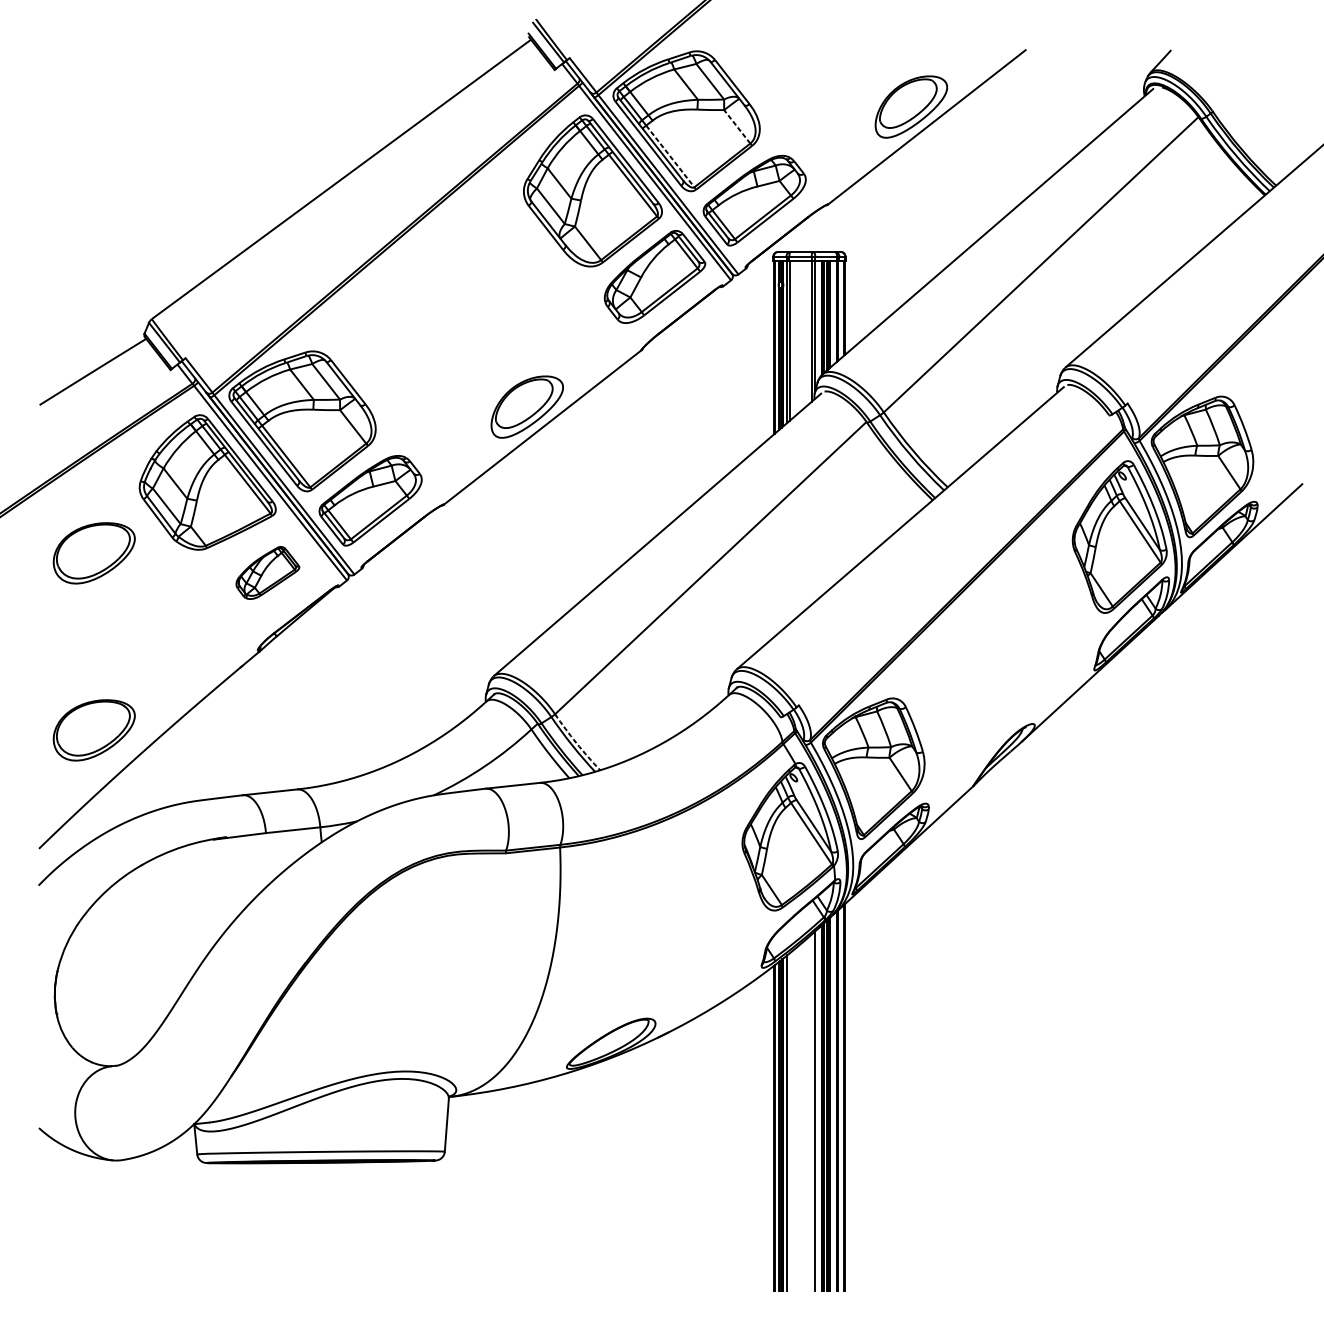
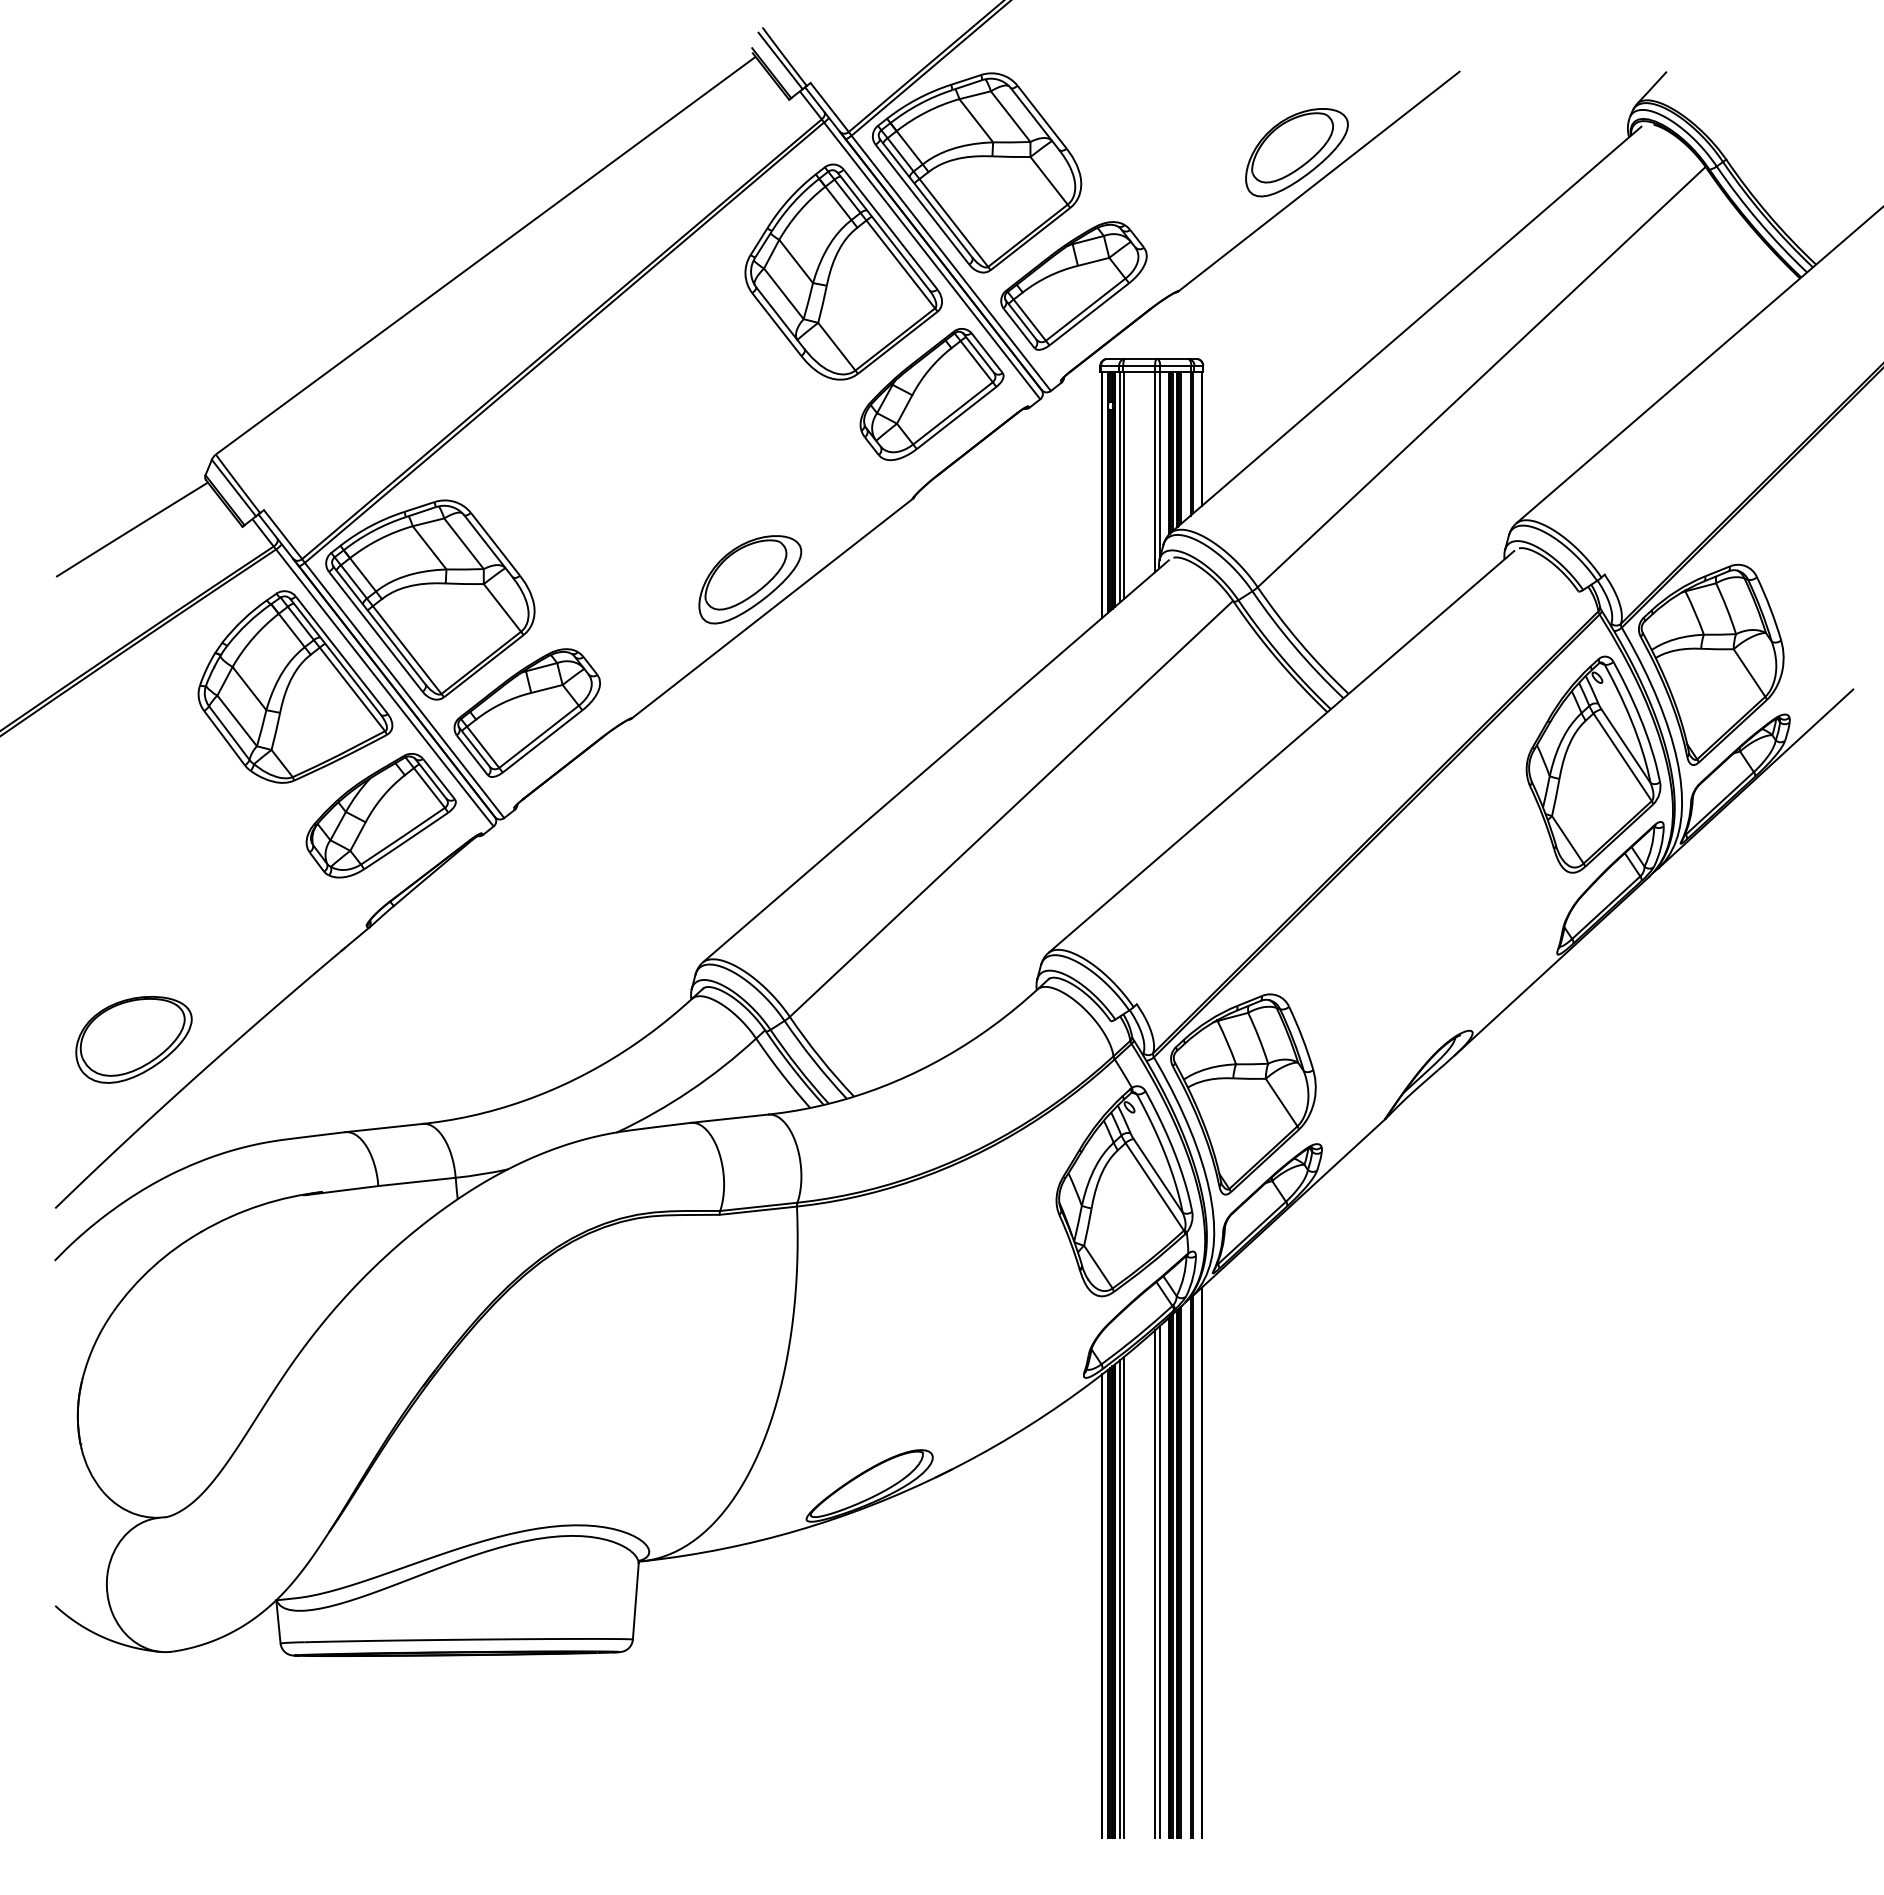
line: (736, 126) -> (1048, 180), dashed -> solid
line: (670, 156) -> (953, 223), dashed -> solid
part: (93, 553) -> (133, 787), removed
part: (267, 572) -> (380, 815), size x1.67
arc: (576, 743) -> (820, 1058), dashed -> solid
line: (812, 1113) -> (1155, 1584), added
line: (789, 1122) -> (1123, 1597), added

